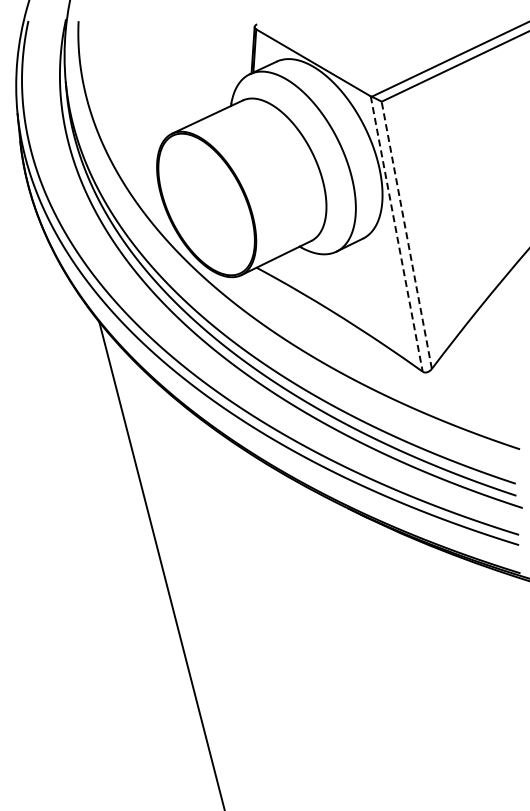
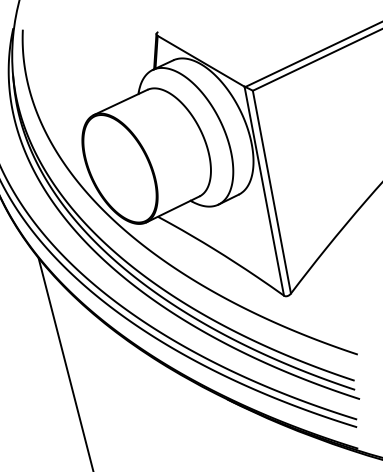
line: (396, 234) -> (264, 191), dashed -> solid
line: (406, 235) -> (271, 192), dashed -> solid

